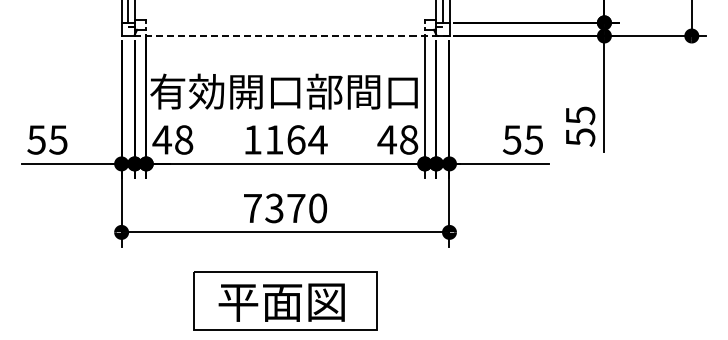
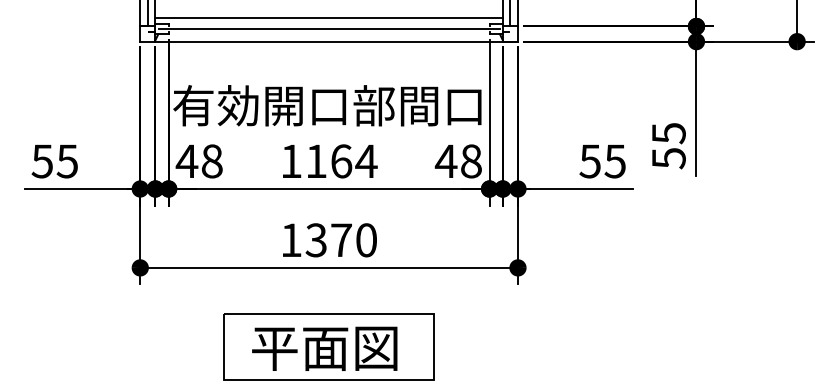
line: (285, 15) -> (329, 18), added
line: (285, 25) -> (329, 29), added
line: (291, 36) -> (335, 42), dashed -> solid
text: (252, 208) -> (291, 240), 7370 -> 1370

